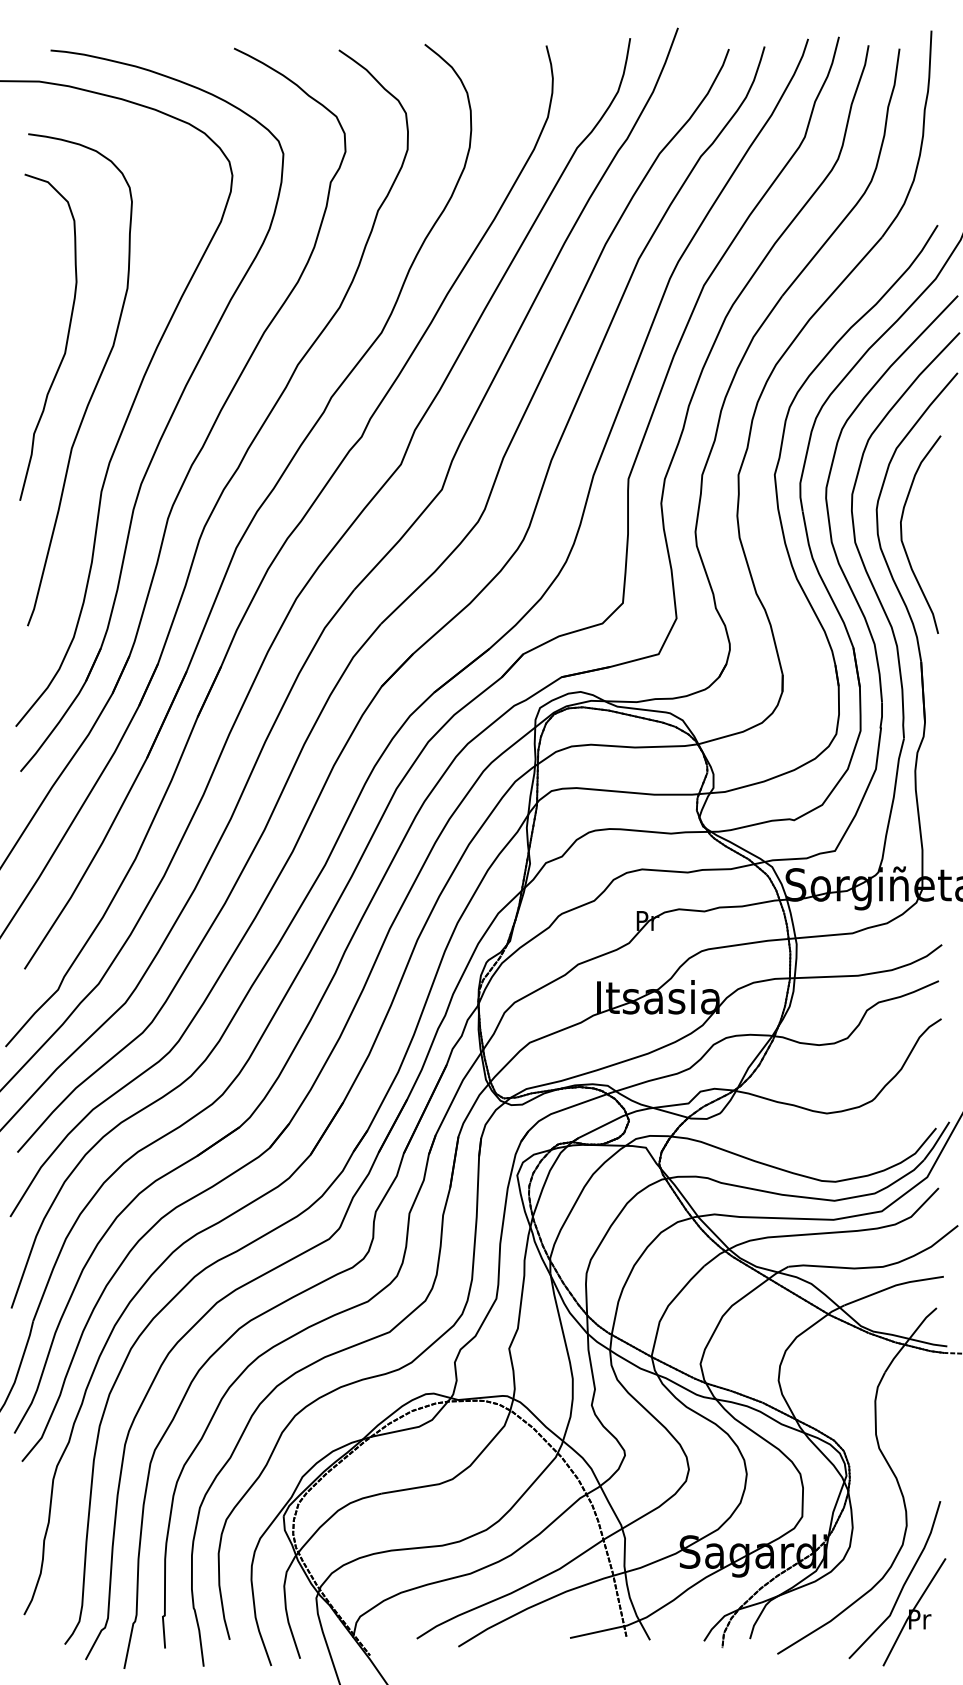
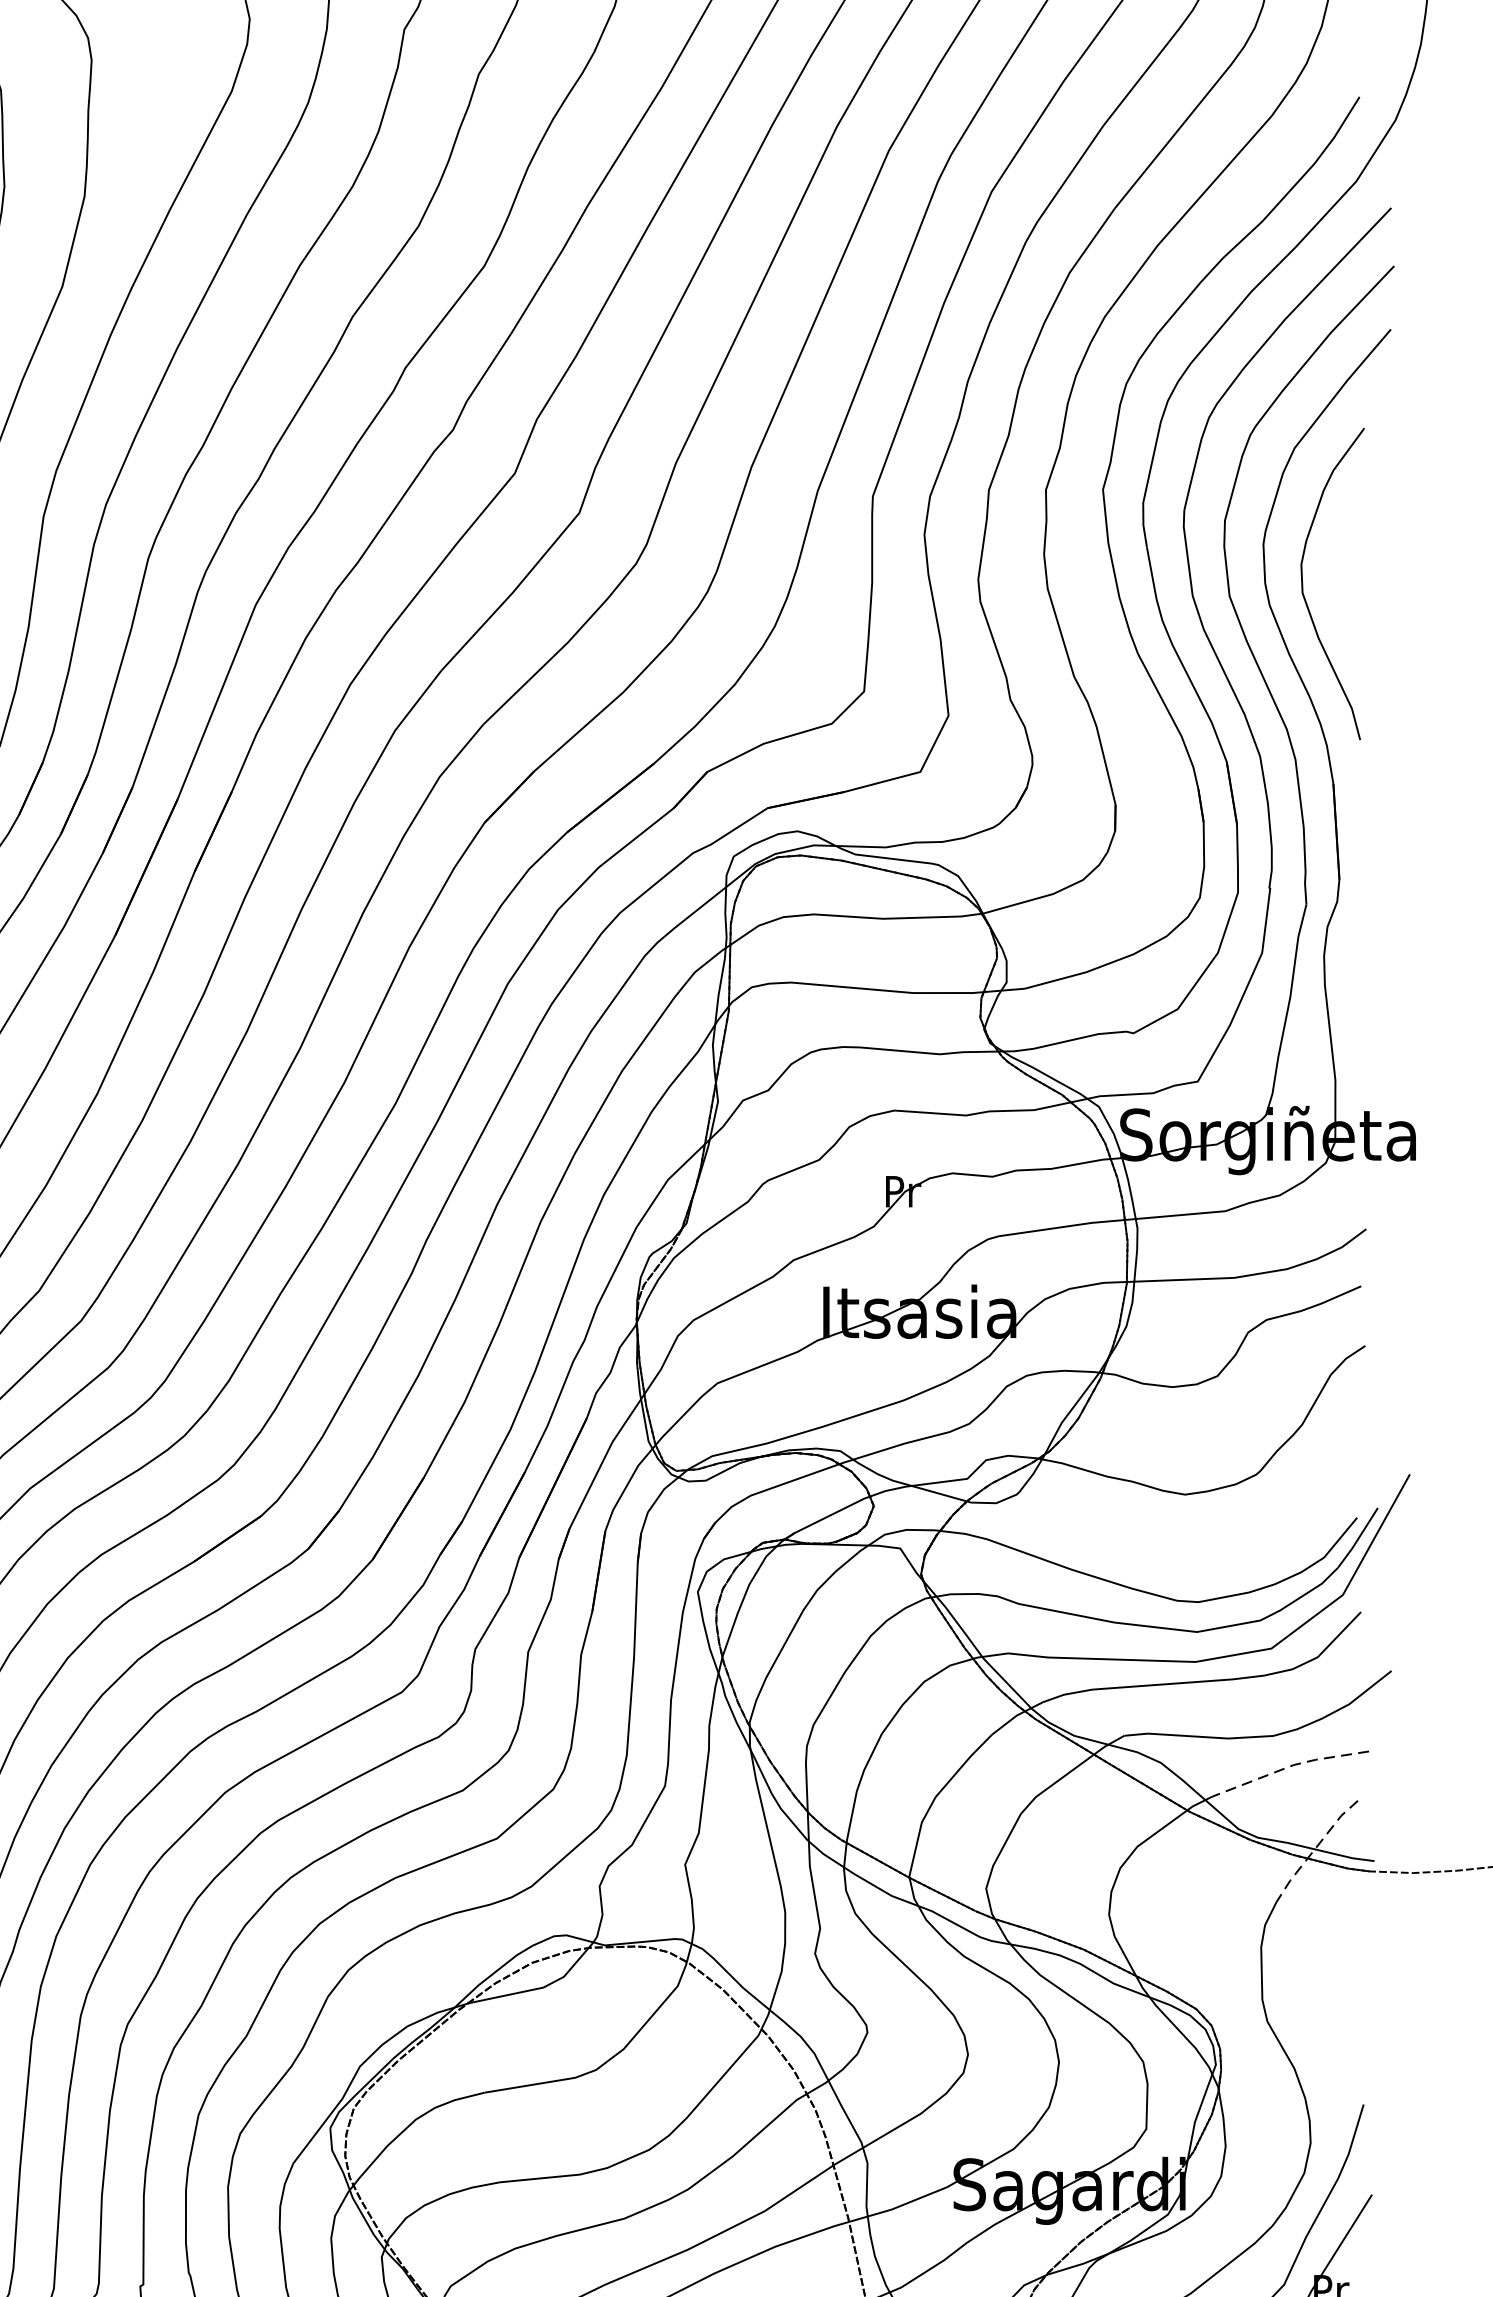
line: (894, 1286) -> (1291, 1766), solid -> dashed
line: (909, 1339) -> (1314, 1850), solid -> dashed

